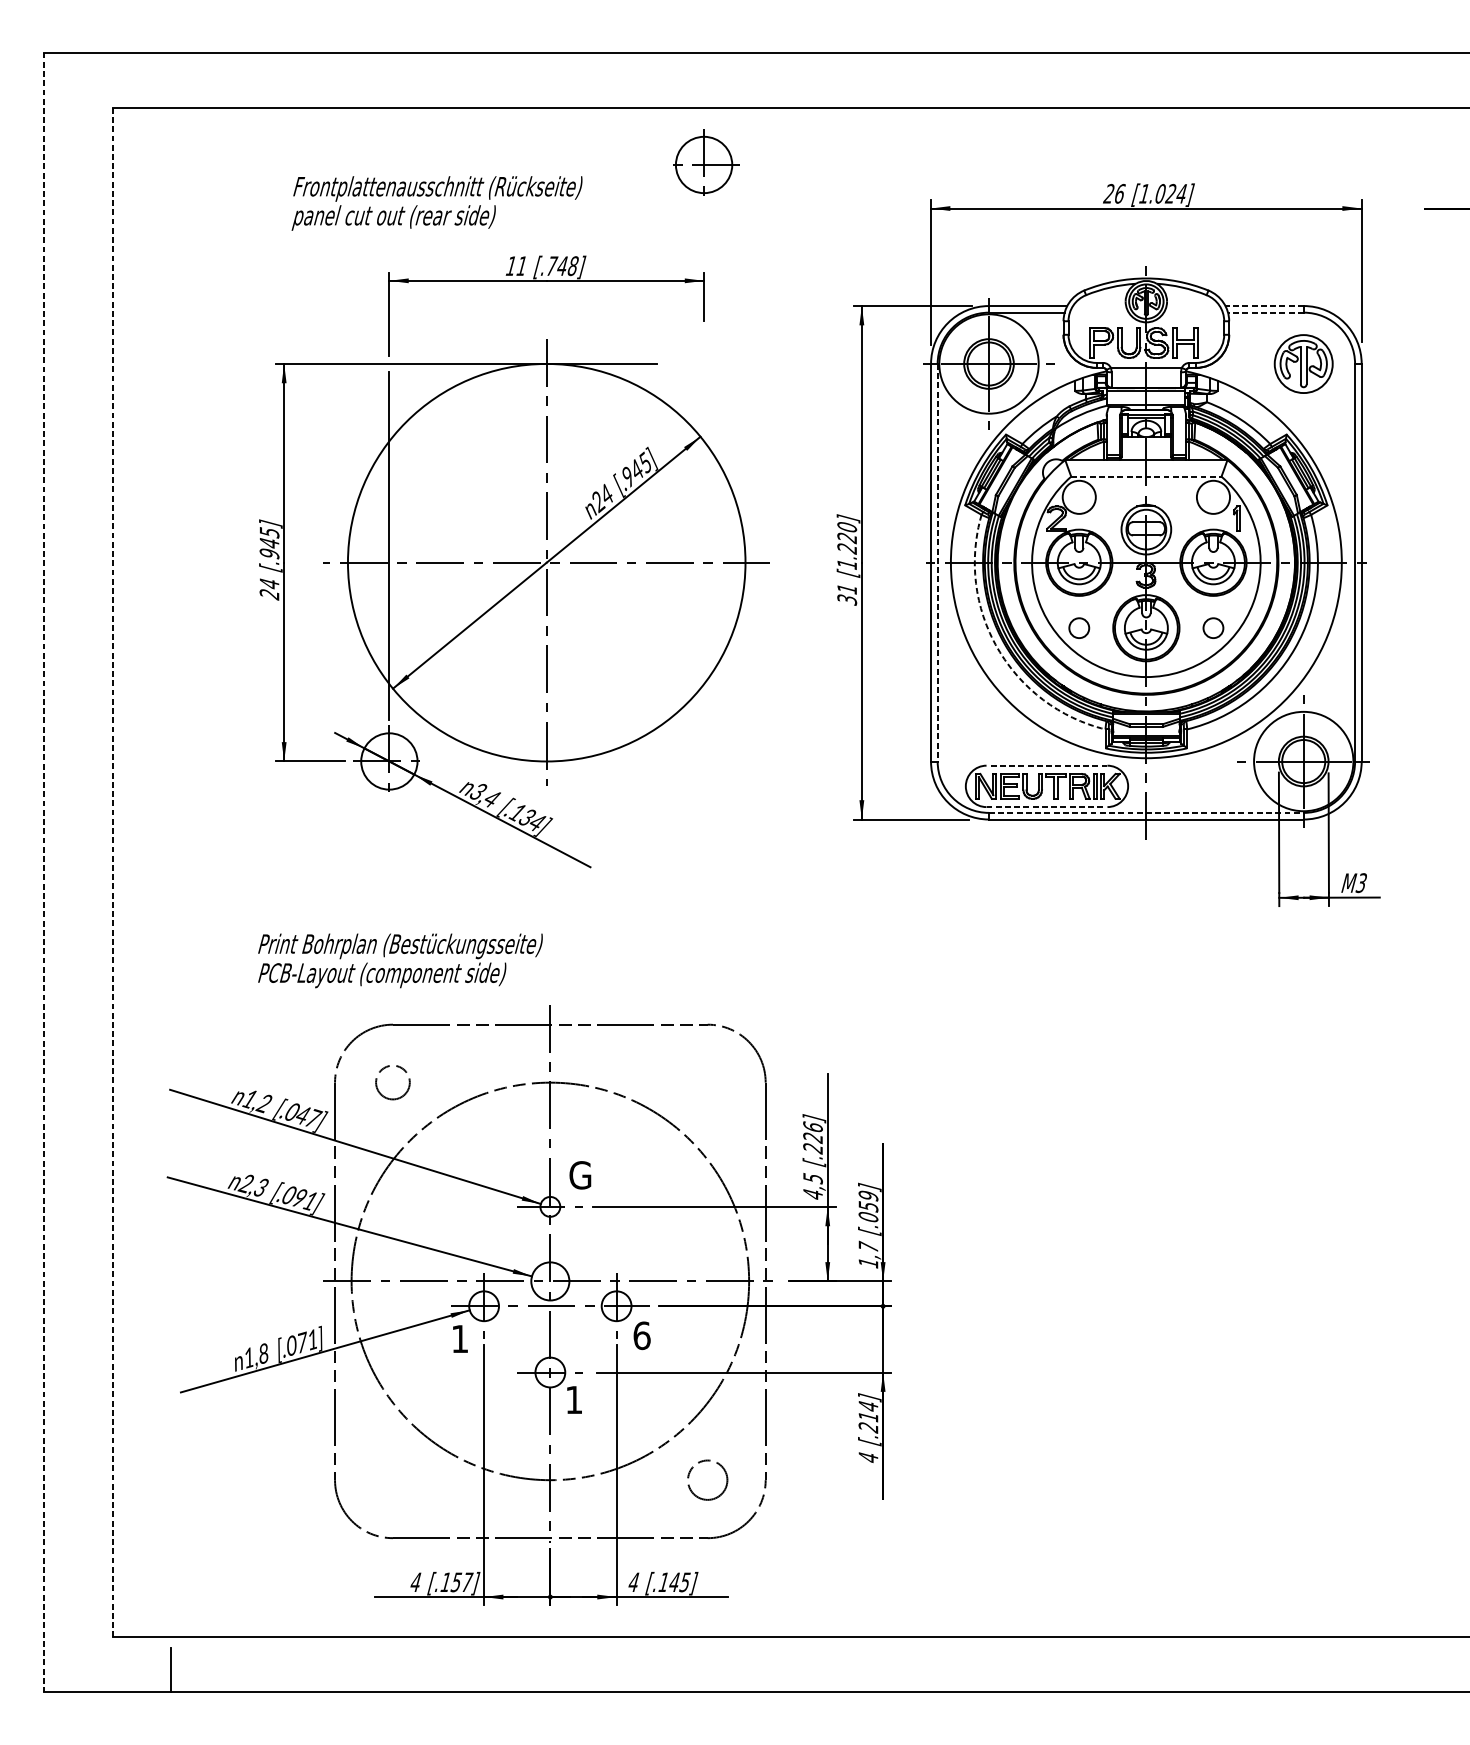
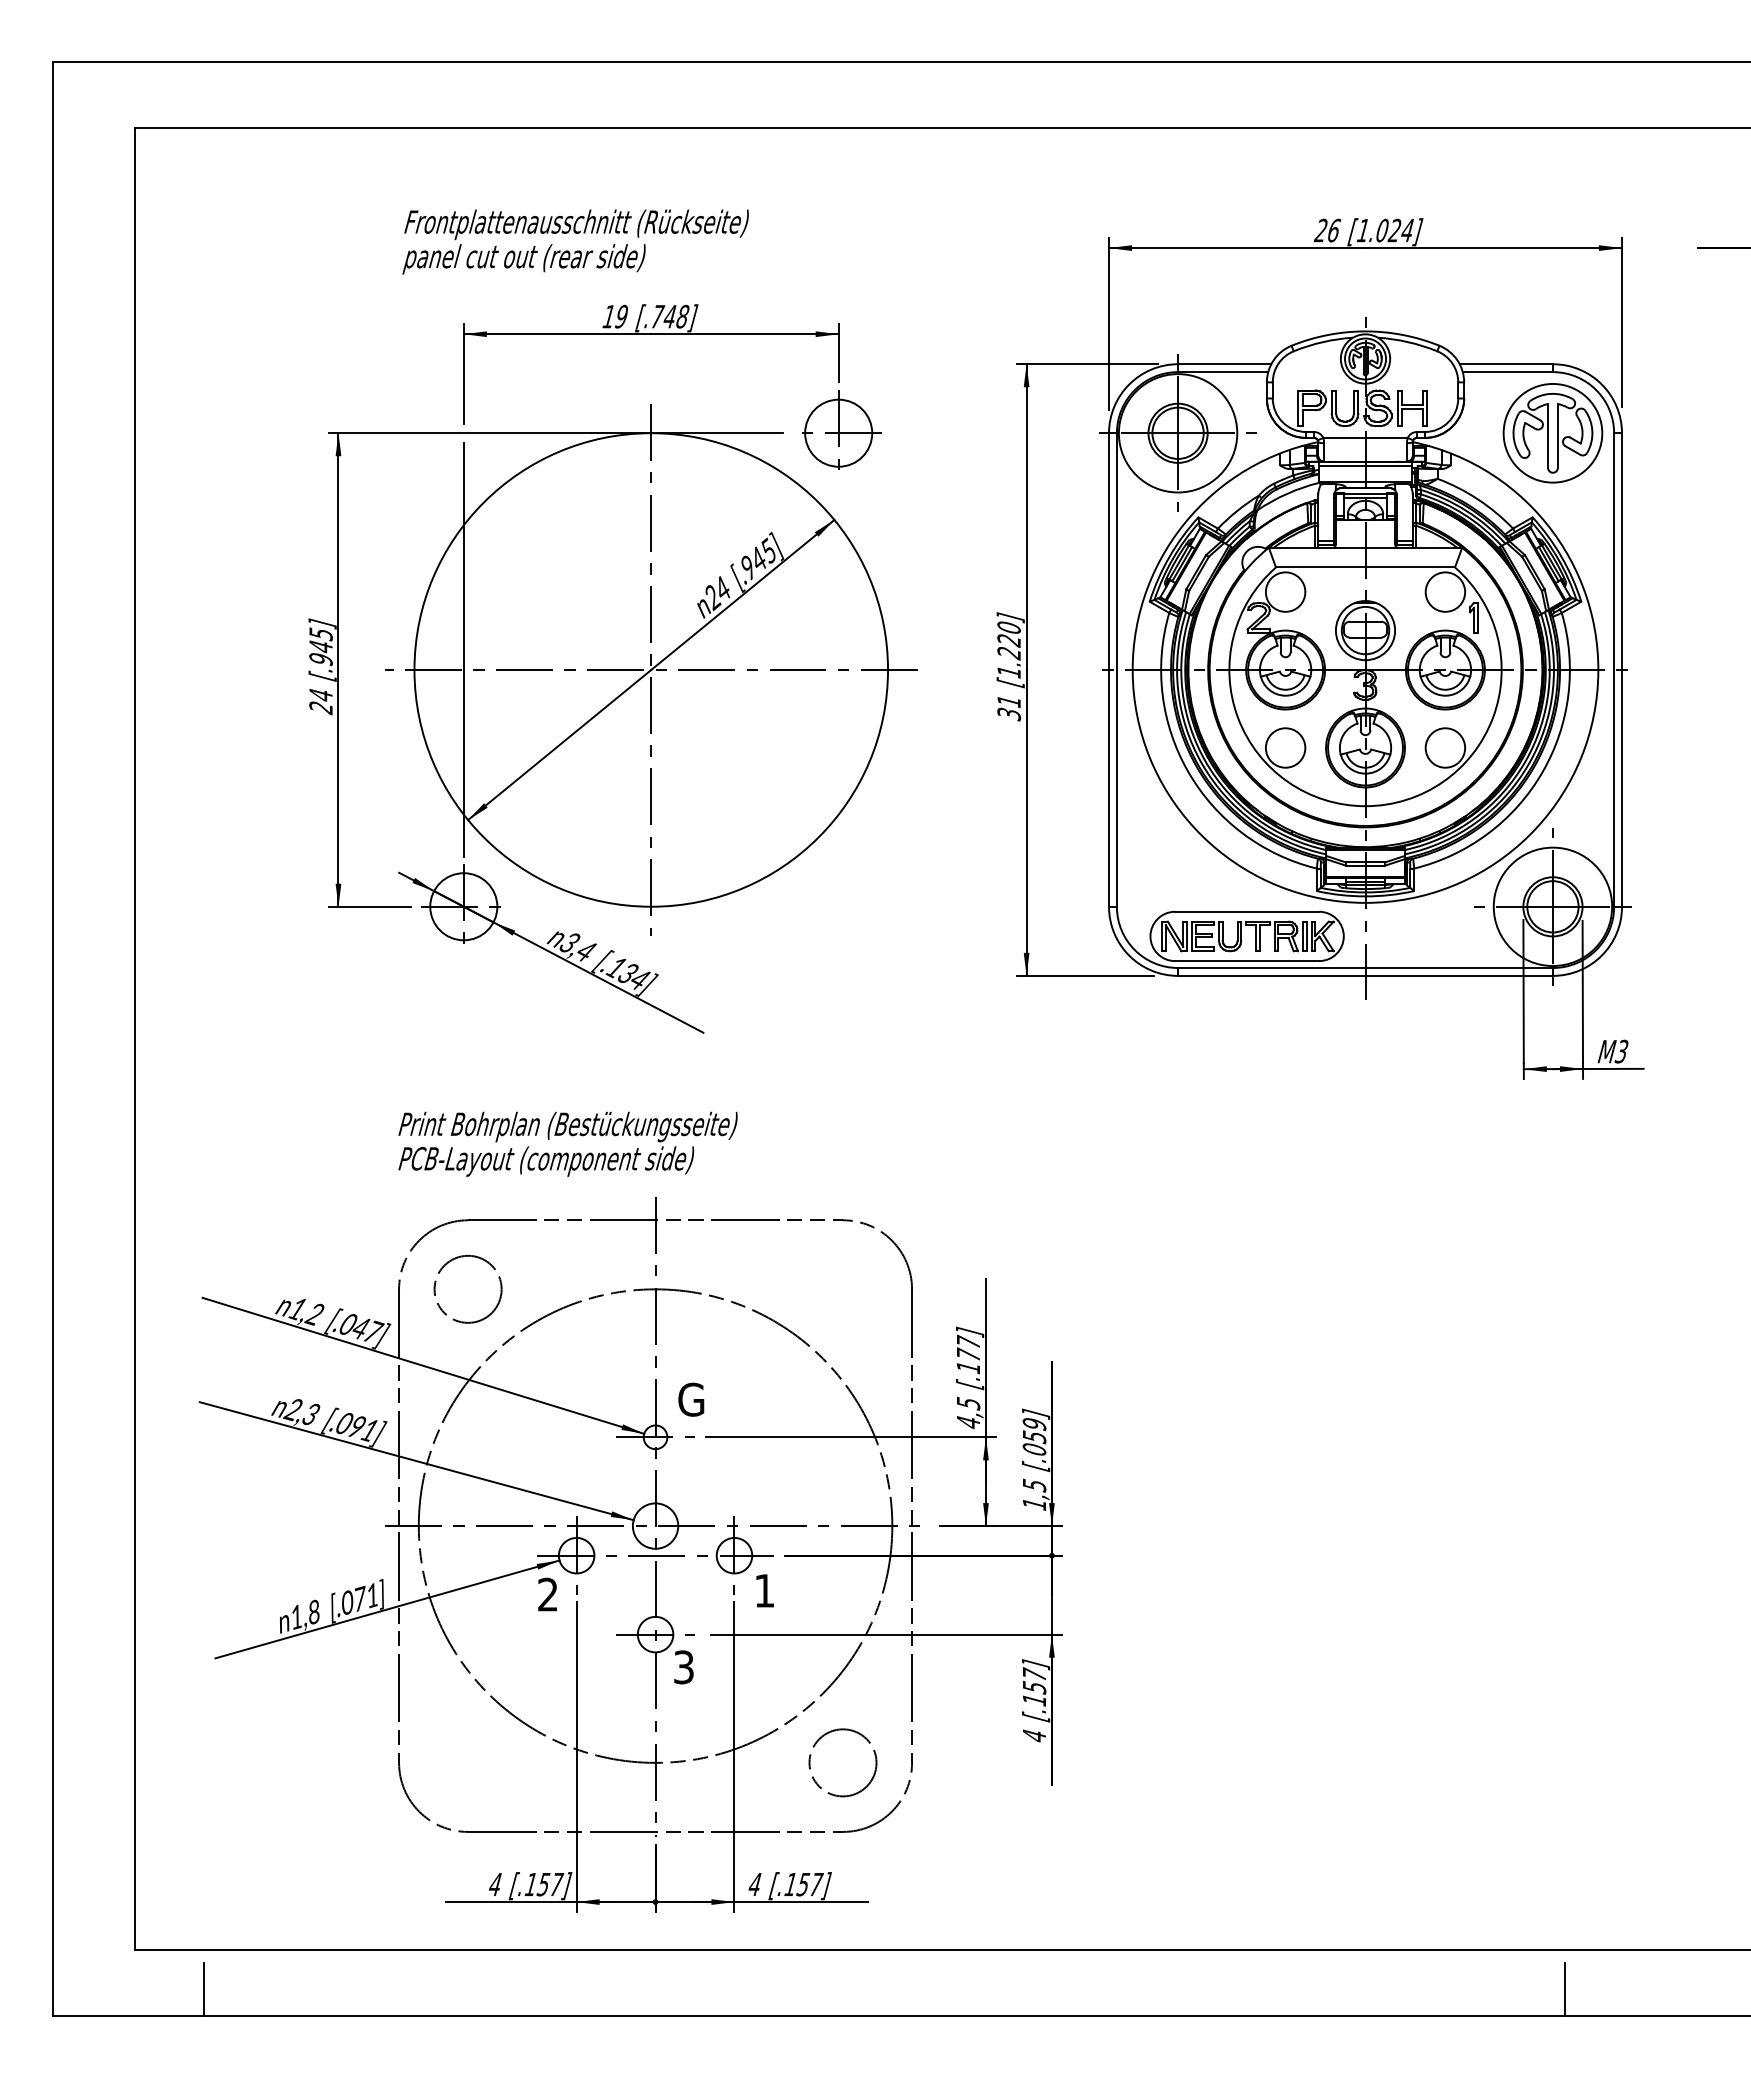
part: (706, 161) -> (841, 429), moved
text: (436, 202) -> (575, 241), moved
text: (521, 265) -> (621, 316), 11 -> 19
line: (1264, 306) -> (1506, 364), dashed -> solid
line: (1265, 312) -> (1507, 372), dashed -> solid
part: (1303, 364) -> (1552, 433), size x1.43
line: (1147, 476) -> (1366, 567), dashed -> solid
line: (937, 563) -> (1116, 670), dashed -> solid
circle: (1079, 627) -> (1285, 747), size x1.67
circle: (1213, 627) -> (1445, 747), size x1.67
arc: (997, 648) -> (1188, 772), dashed -> solid
line: (1046, 765) -> (1246, 911), dashed -> solid
line: (1047, 807) -> (1247, 961), dashed -> solid
line: (1147, 813) -> (1366, 968), dashed -> solid
line: (44, 872) -> (52, 1039), dashed -> solid
line: (112, 872) -> (134, 1039), dashed -> solid
text: (400, 960) -> (567, 1143), moved
circle: (392, 1081) -> (467, 1288), size x1.67
text: (813, 1137) -> (968, 1354), [.226] -> [.177]
text: (868, 1246) -> (1034, 1484), 1,7 -> 1,5
text: (641, 1335) -> (764, 1590), 6 -> 1
text: (459, 1338) -> (547, 1594), 1 -> 2
text: (573, 1400) -> (683, 1667), 1 -> 3
text: (868, 1416) -> (1034, 1687), [.214] -> [.157]
circle: (707, 1479) -> (842, 1762), size x1.43
text: (679, 1582) -> (809, 1884), [.145] -> [.157]
line: (1314, 1670) -> (1565, 1989), added

